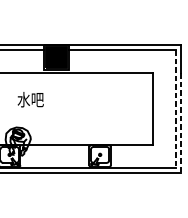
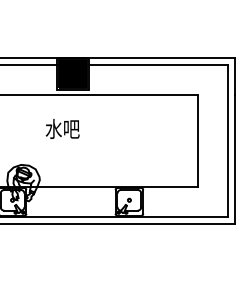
text: (30, 99) -> (62, 128), moved
line: (176, 109) -> (227, 141), dashed -> solid
line: (181, 123) -> (234, 159), dashed -> solid

